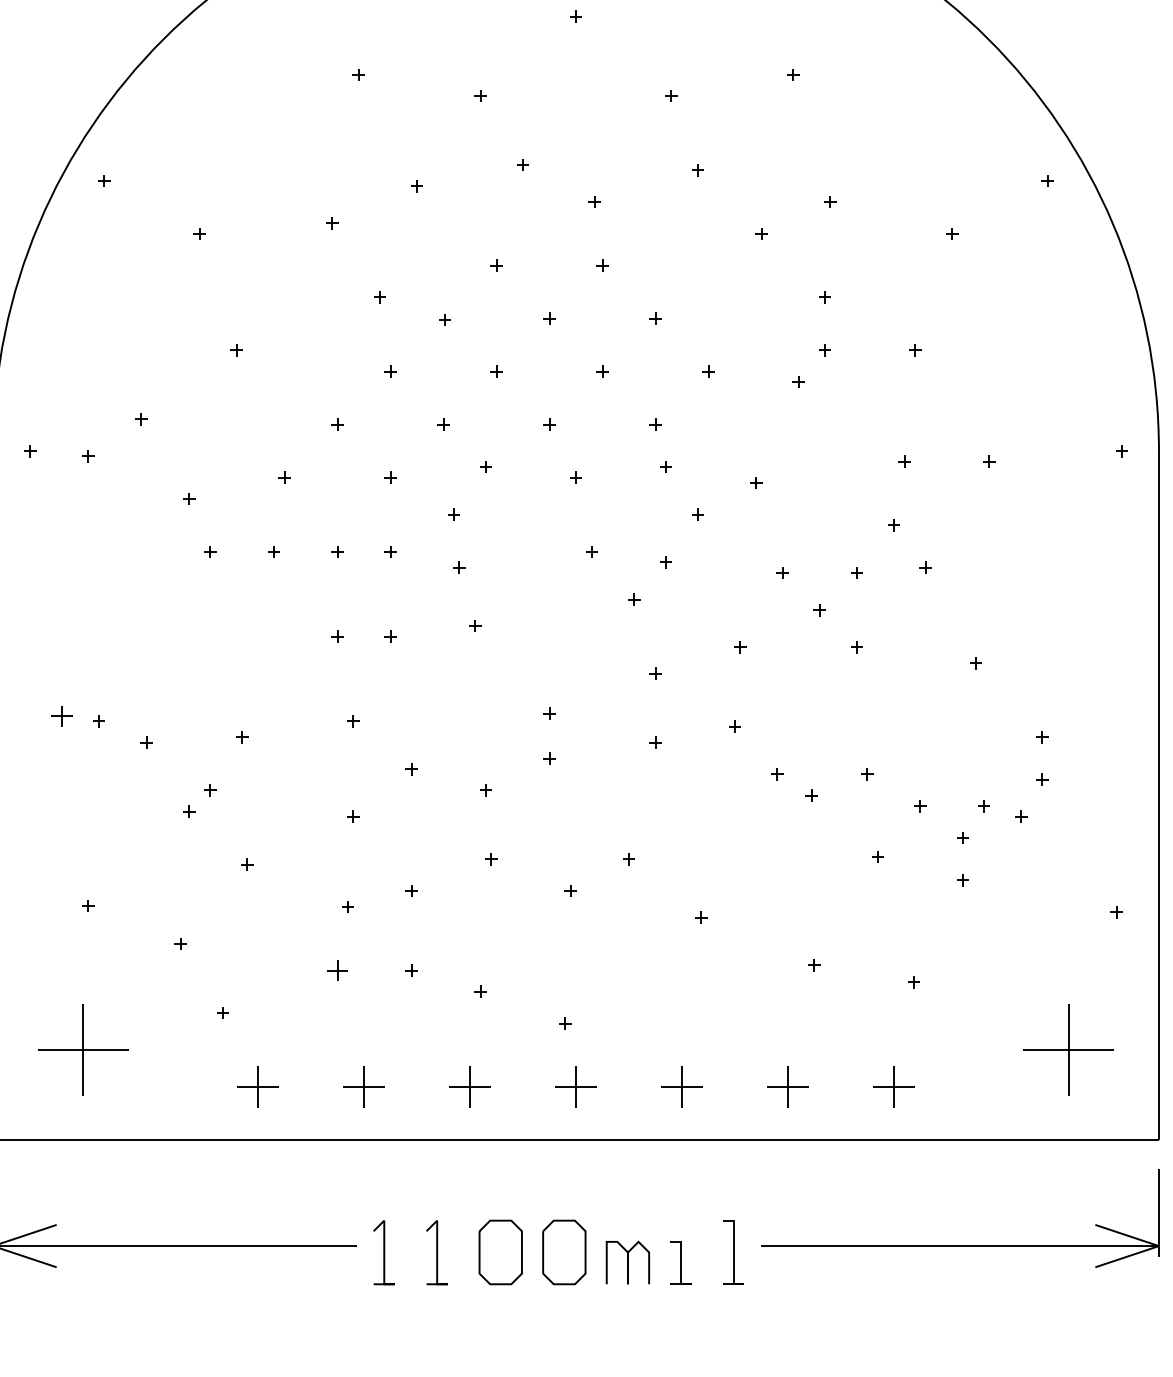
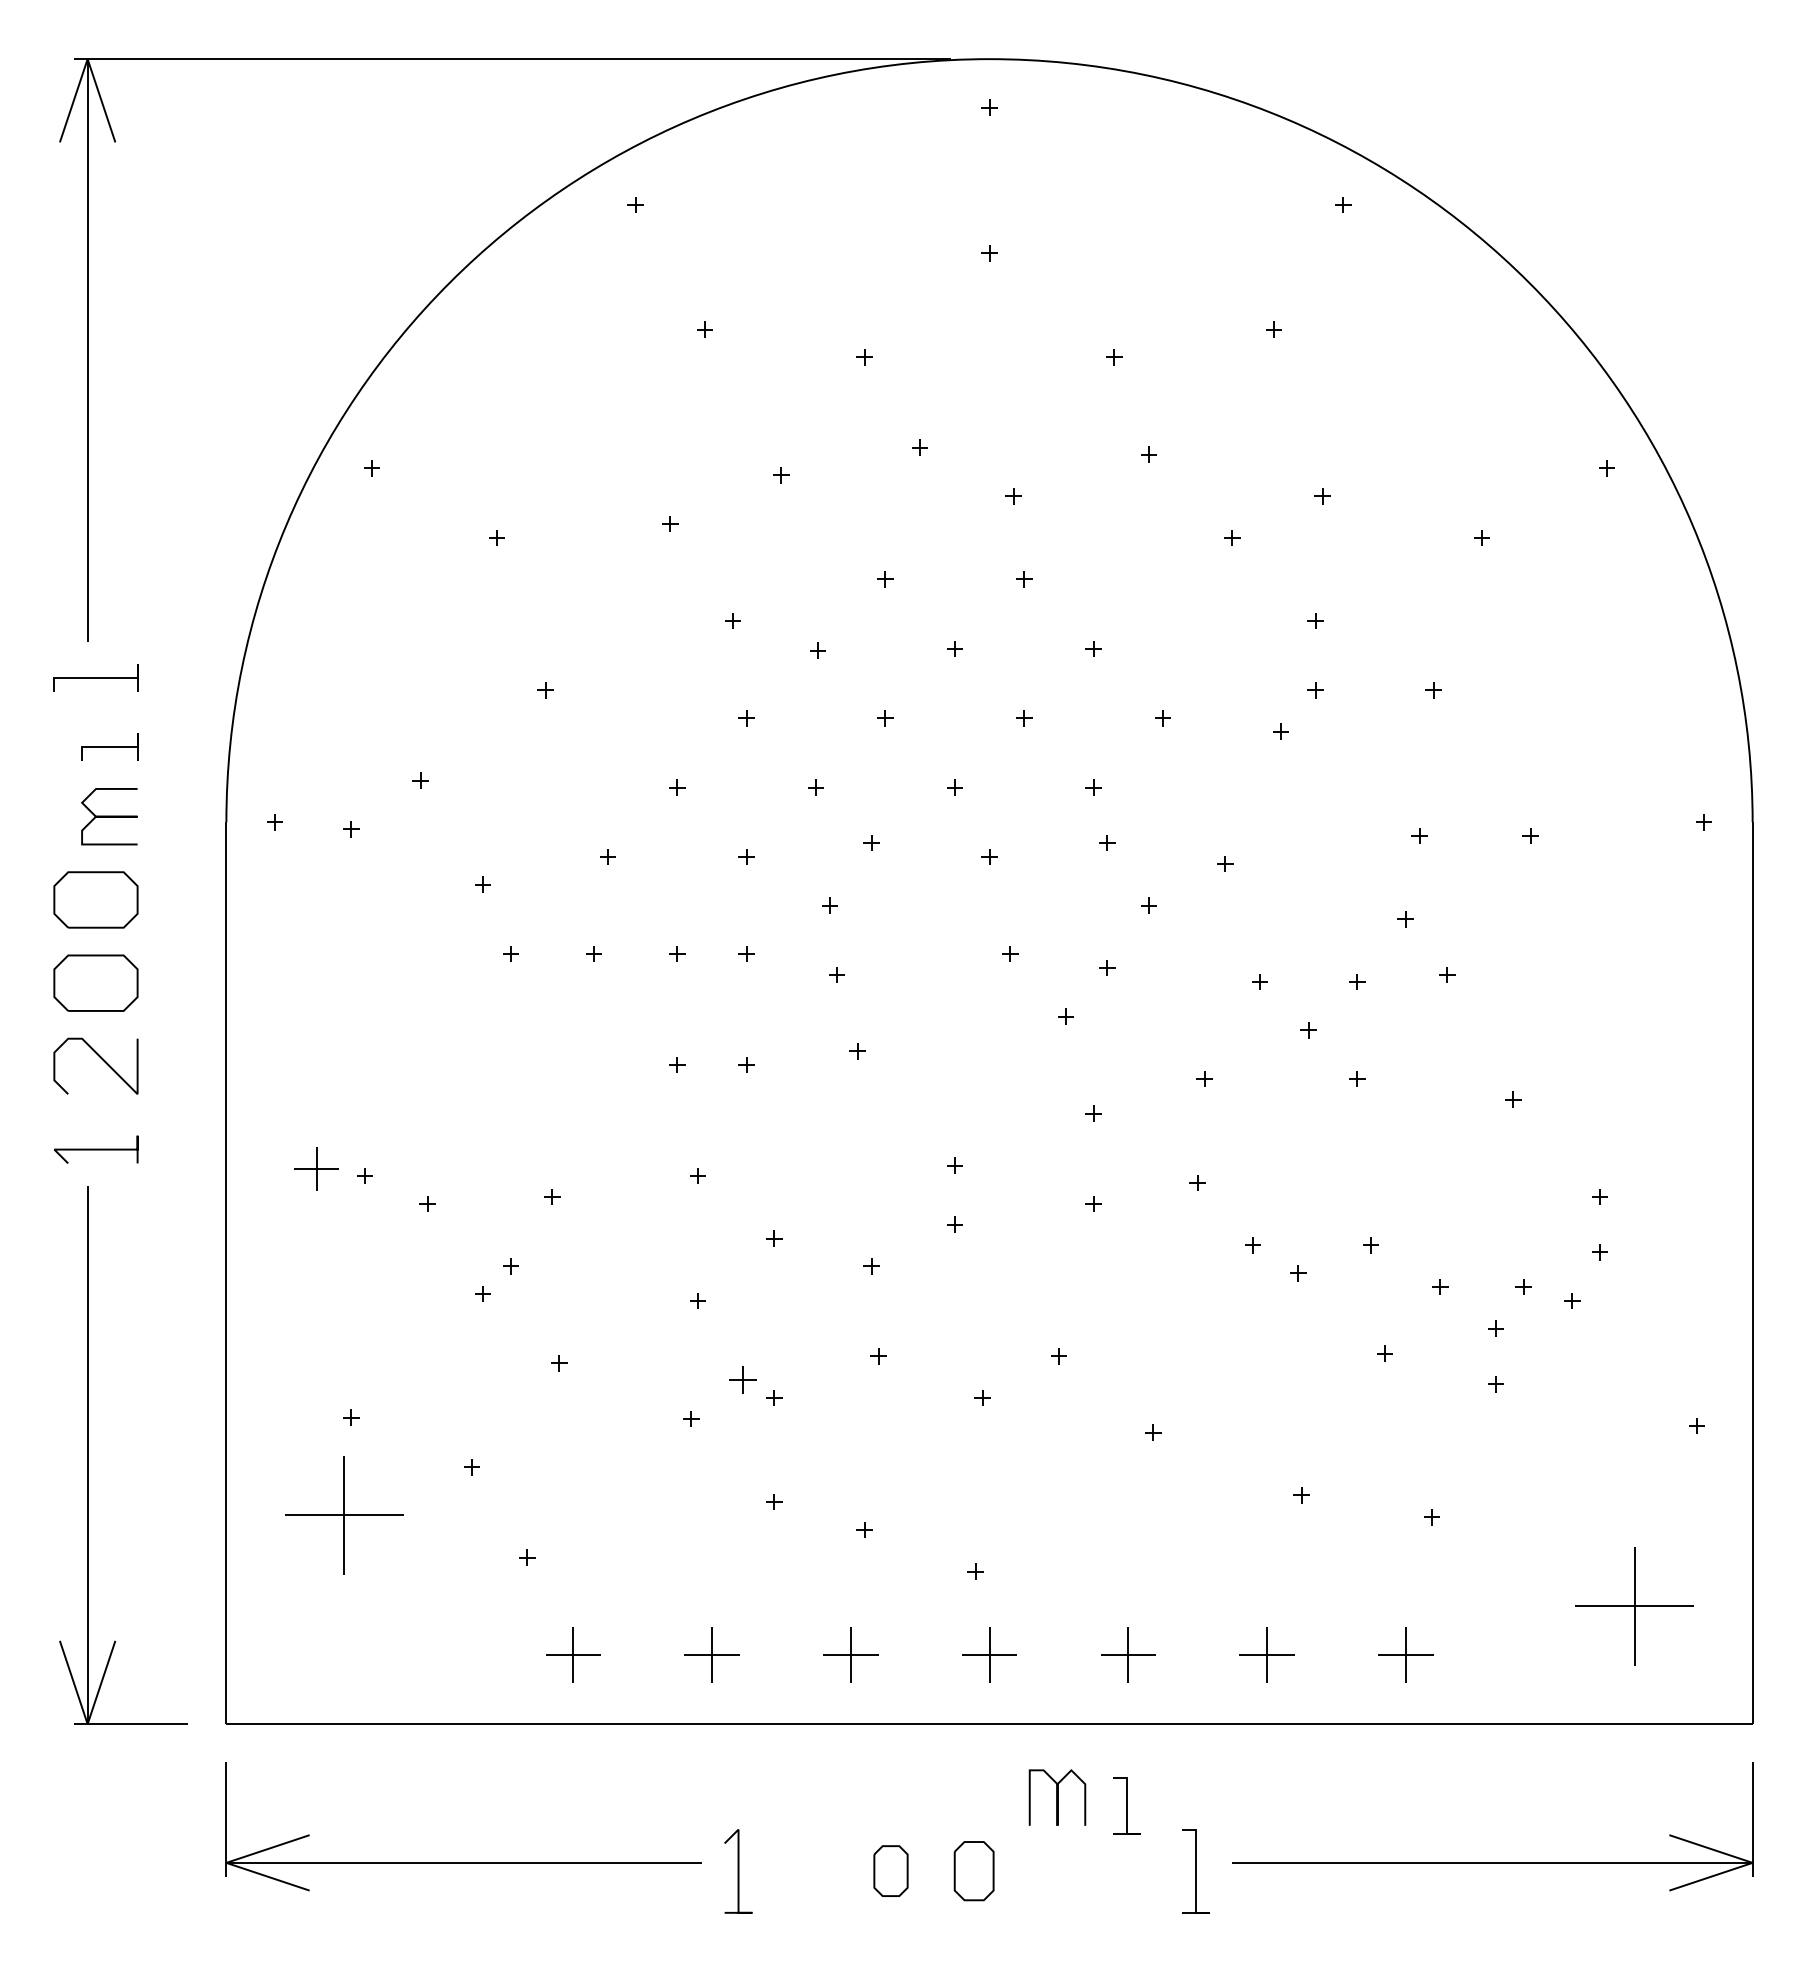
part: (61, 715) -> (316, 1168), size x1.6
part: (336, 970) -> (742, 1379), moved
part: (83, 1050) -> (344, 1515), moved
part: (500, 1251) -> (890, 1870), size x0.6
part: (563, 1251) -> (973, 1870), size x0.7
line: (436, 1252) -> (807, 1871), removed
curve: (627, 1262) -> (1057, 1797), moved
line: (680, 1262) -> (1126, 1805), moved

